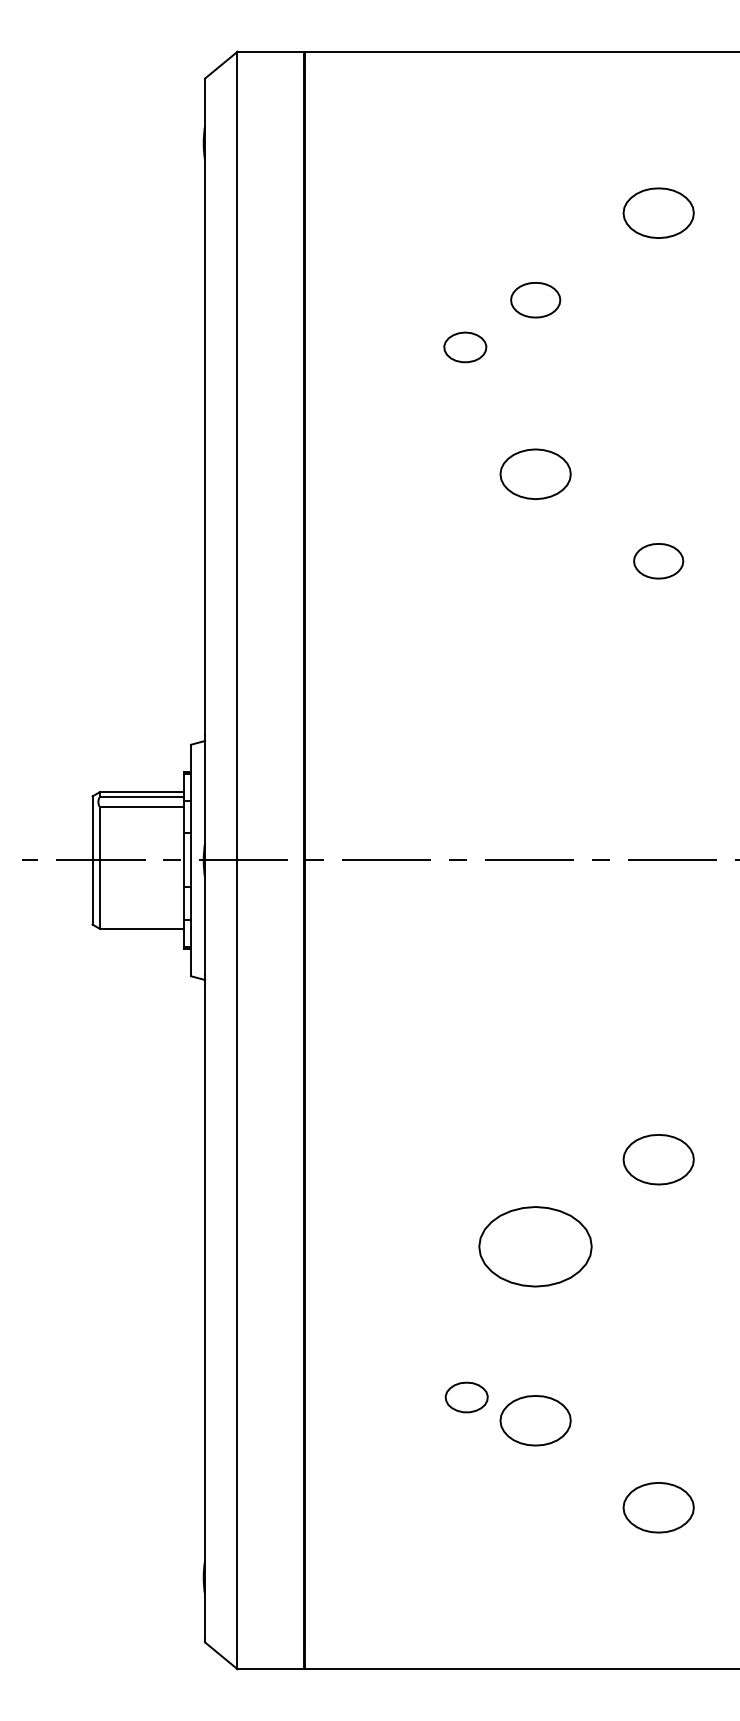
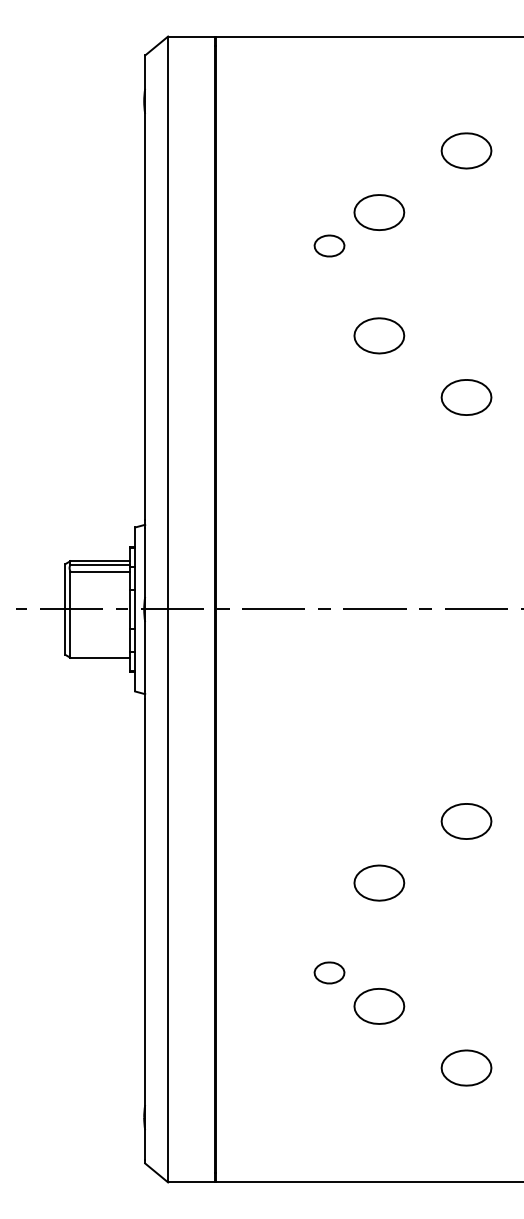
part: (535, 300) -> (379, 212), size x1.43
part: (658, 561) -> (466, 397), size x1.43
part: (535, 1245) -> (379, 882), size x0.62
part: (466, 1396) -> (329, 972), moved

